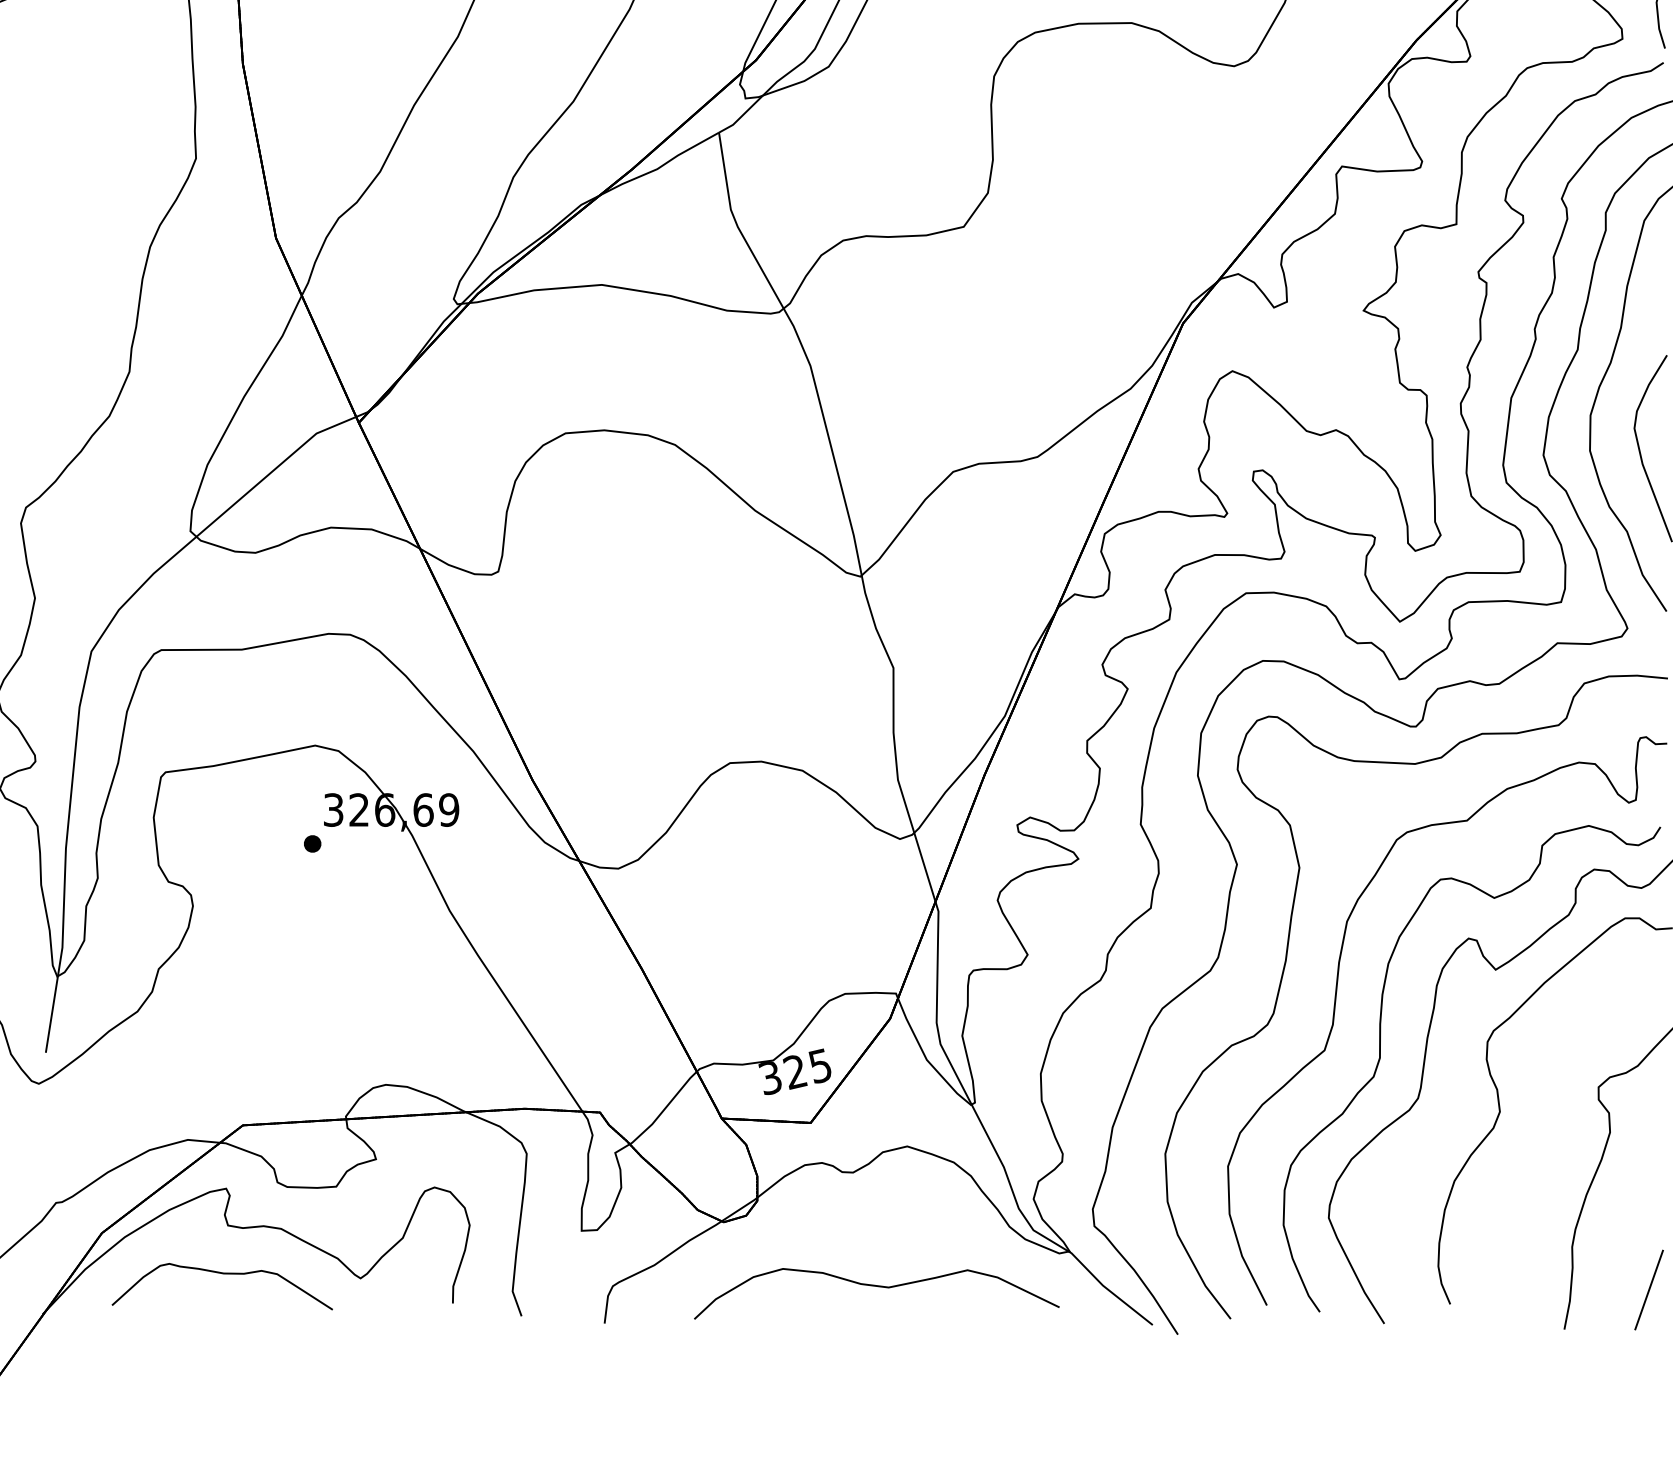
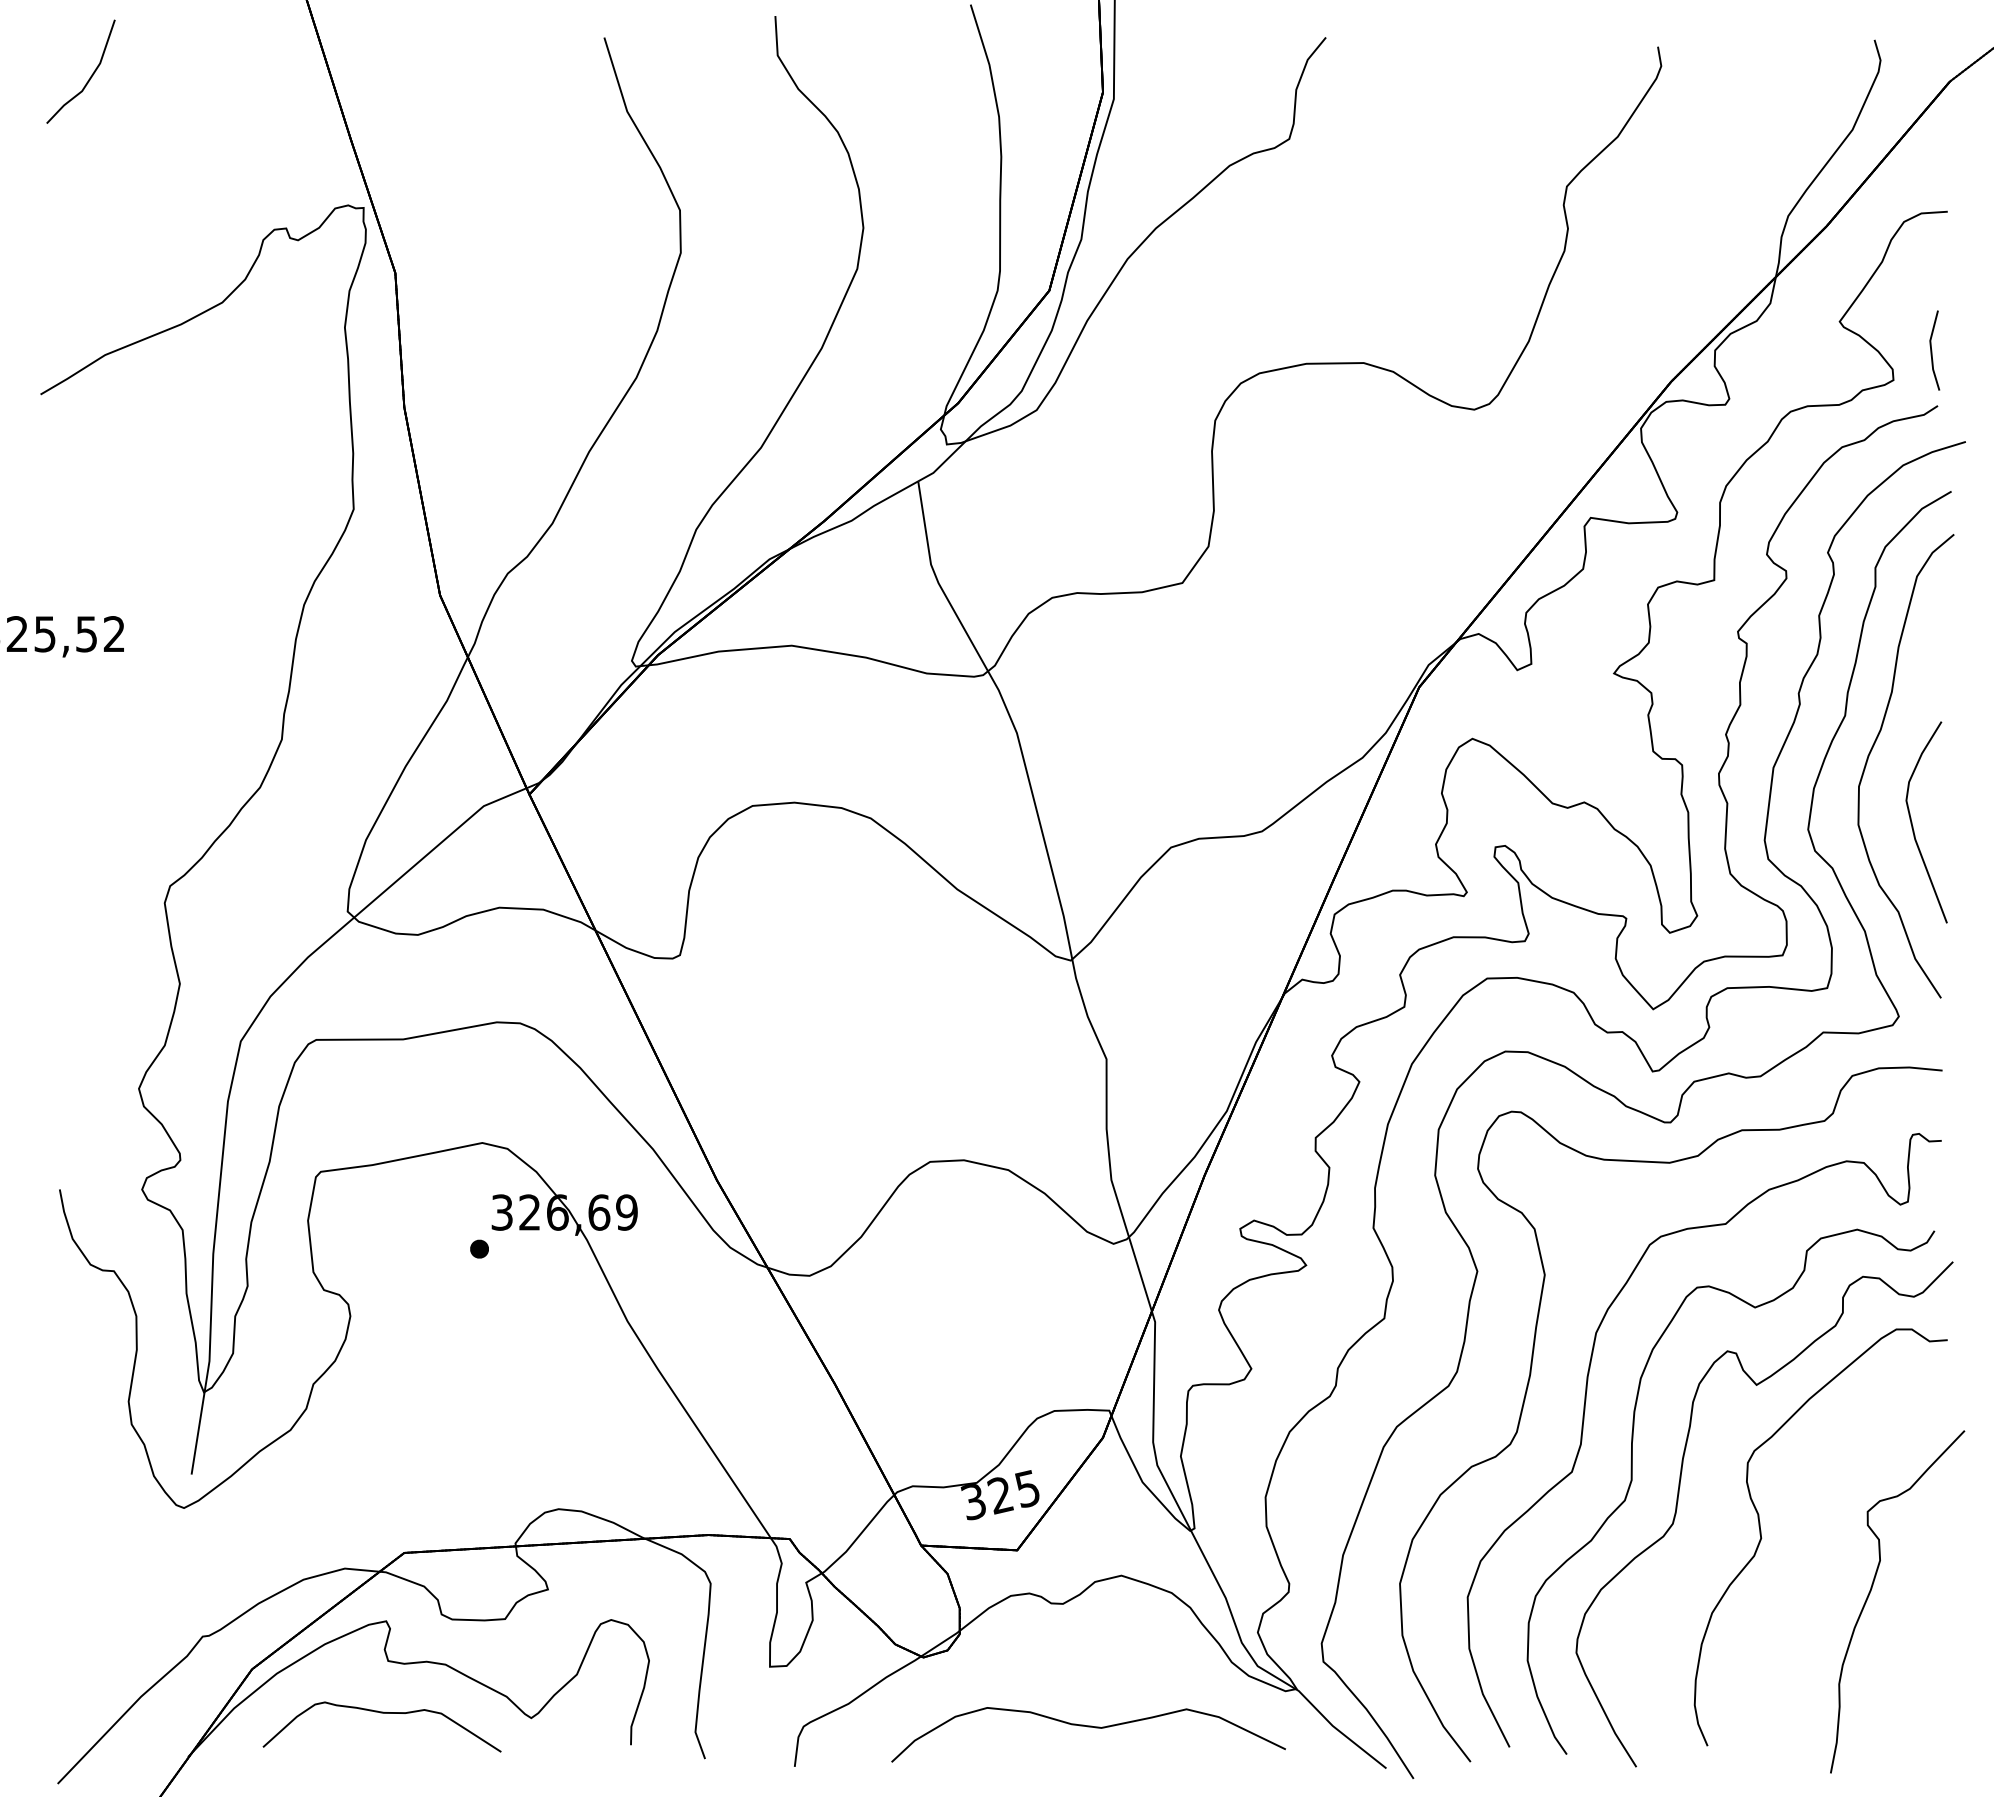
line: (1649, 1289) -> (1922, 1730), removed

